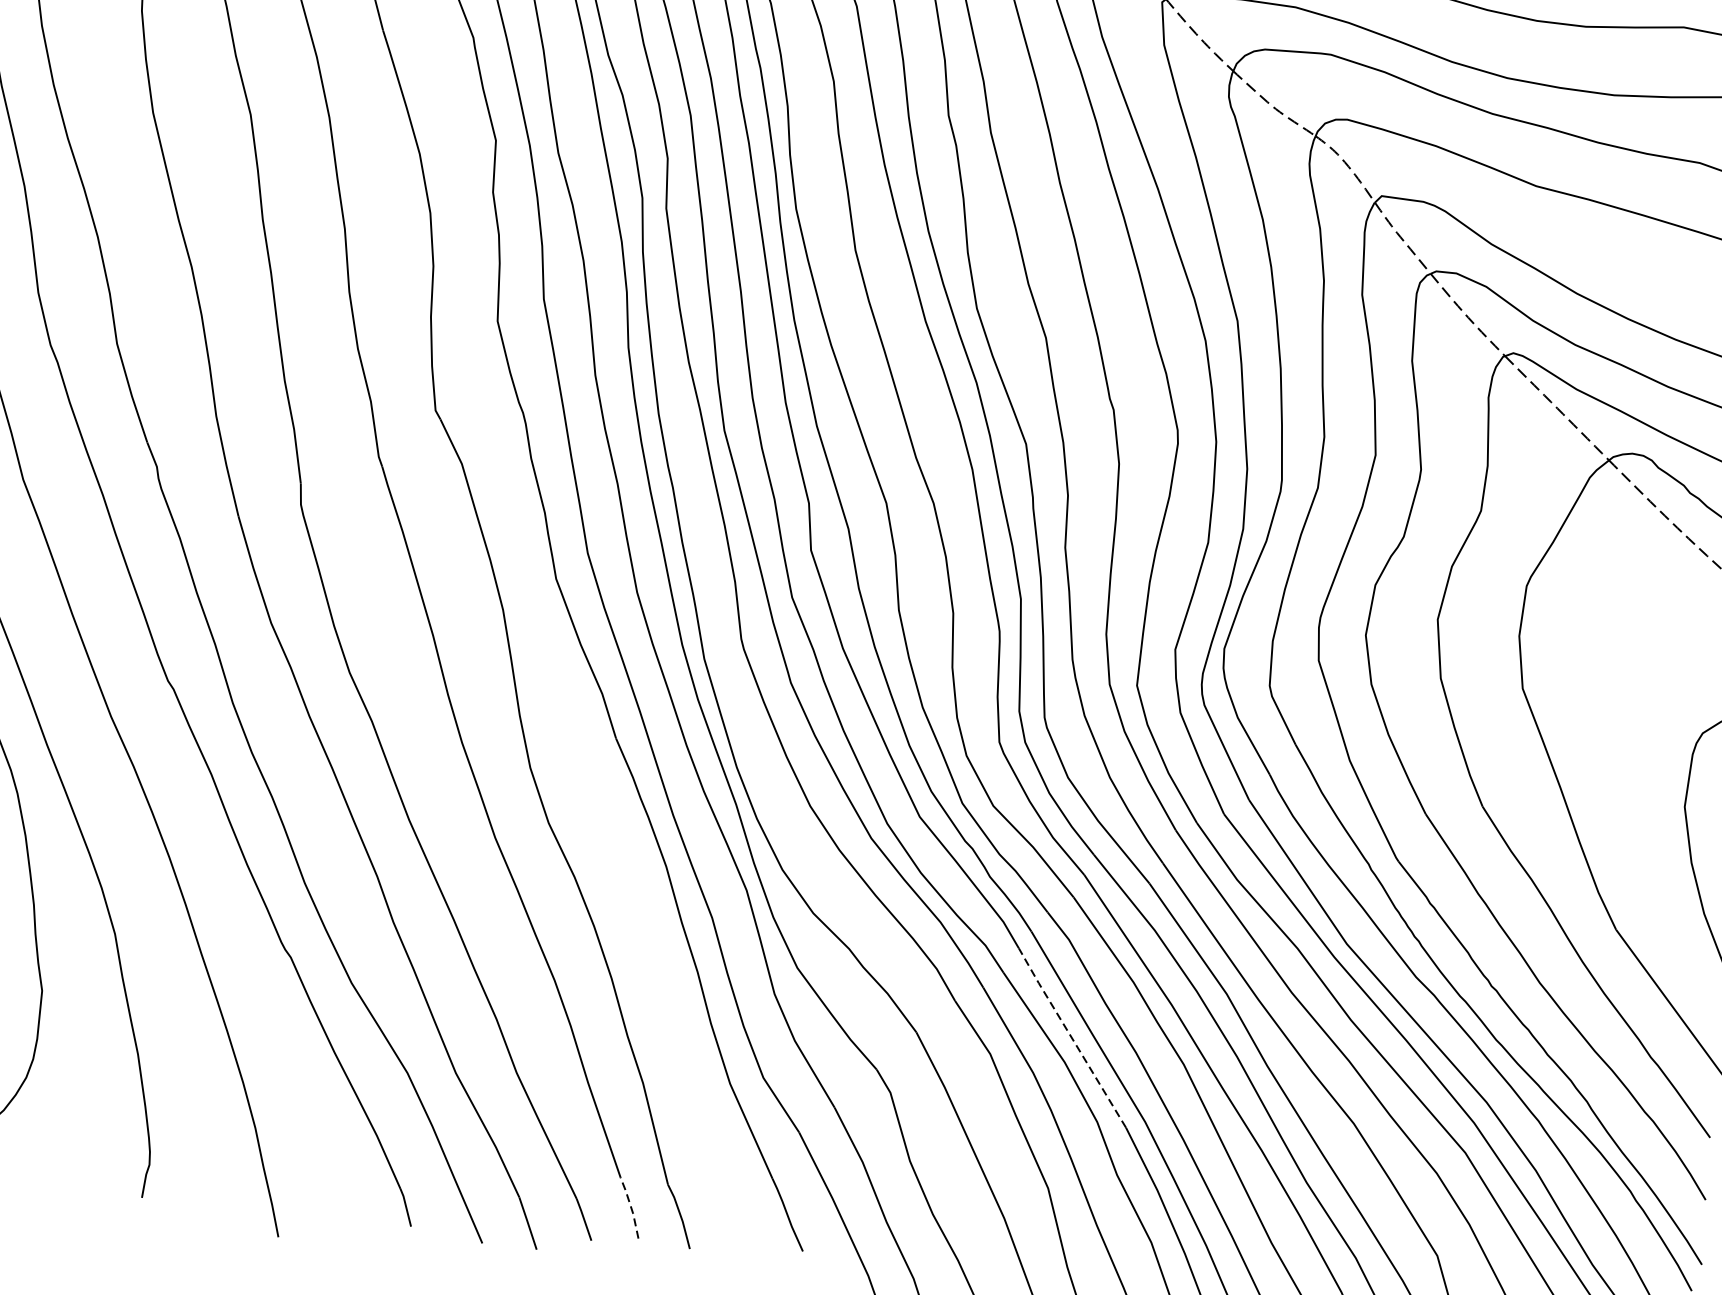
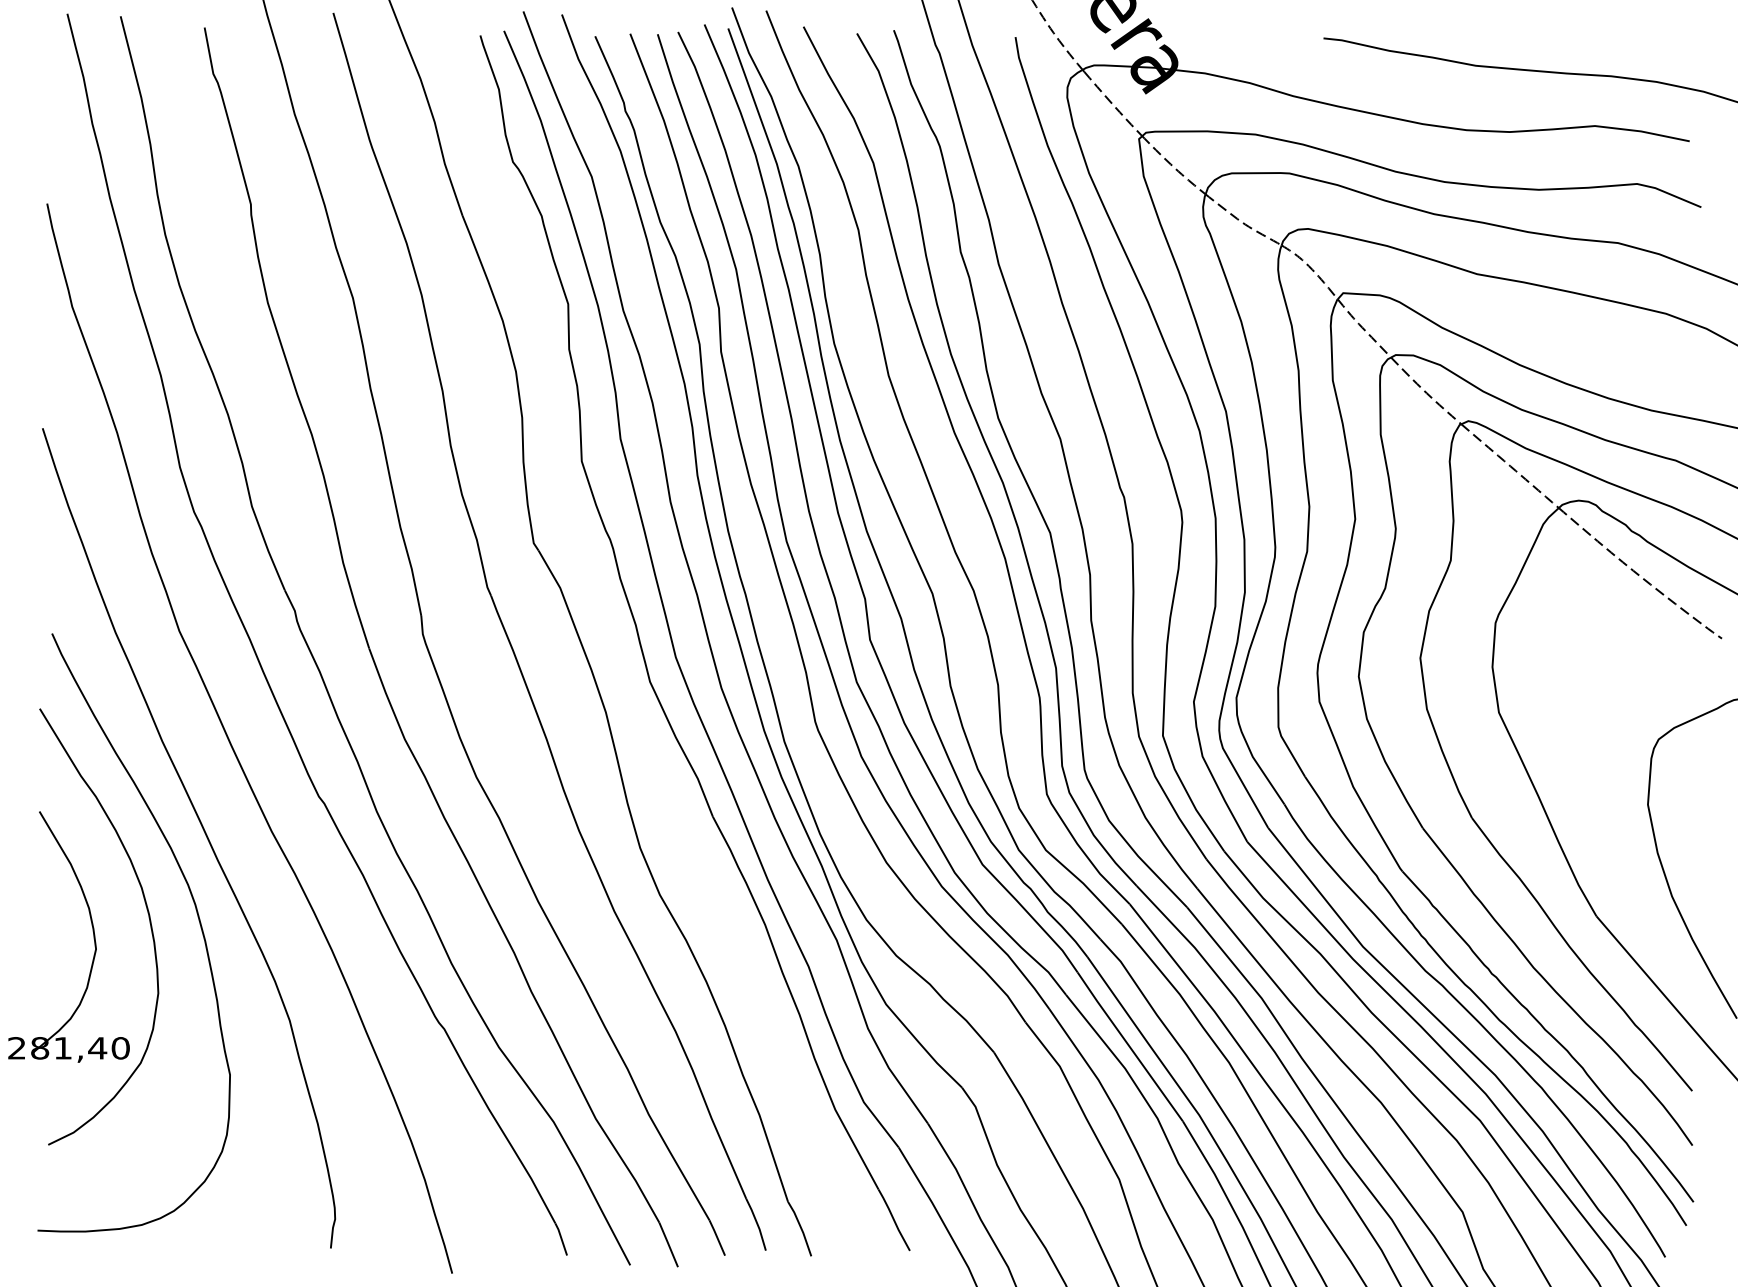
line: (1071, 1037) -> (1129, 1046), dashed -> solid
line: (631, 1207) -> (757, 1224), dashed -> solid

